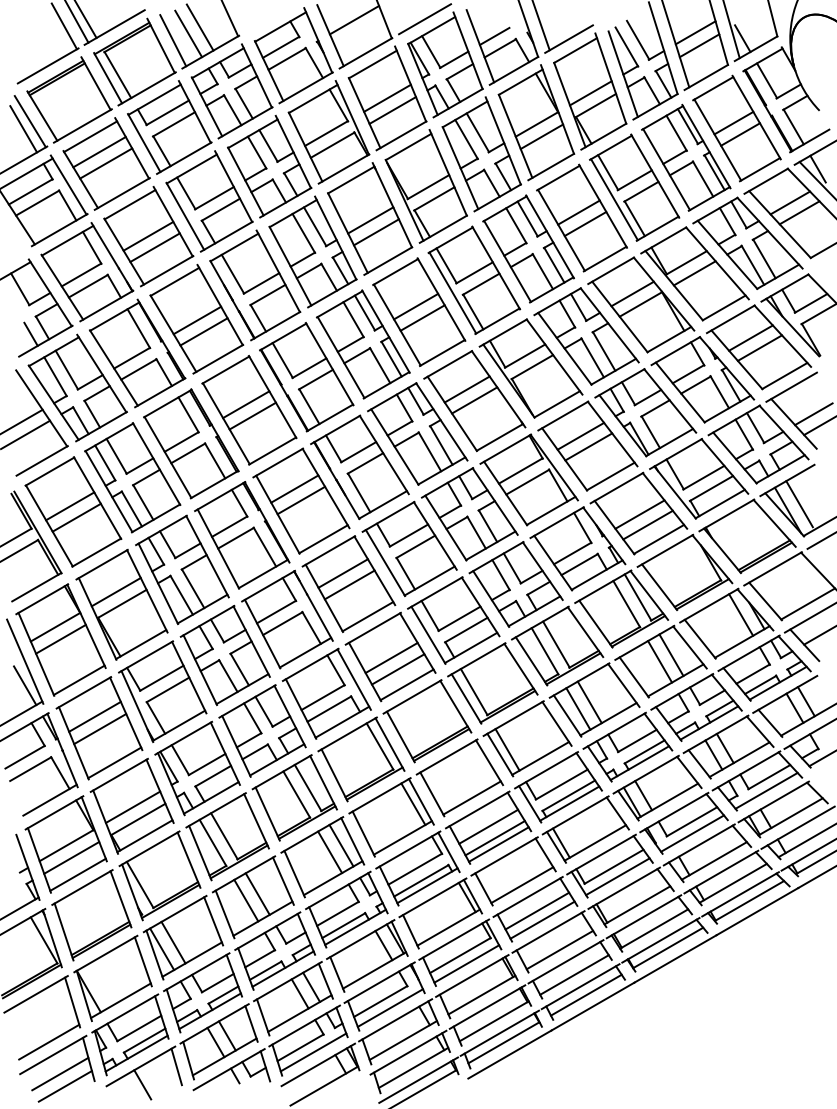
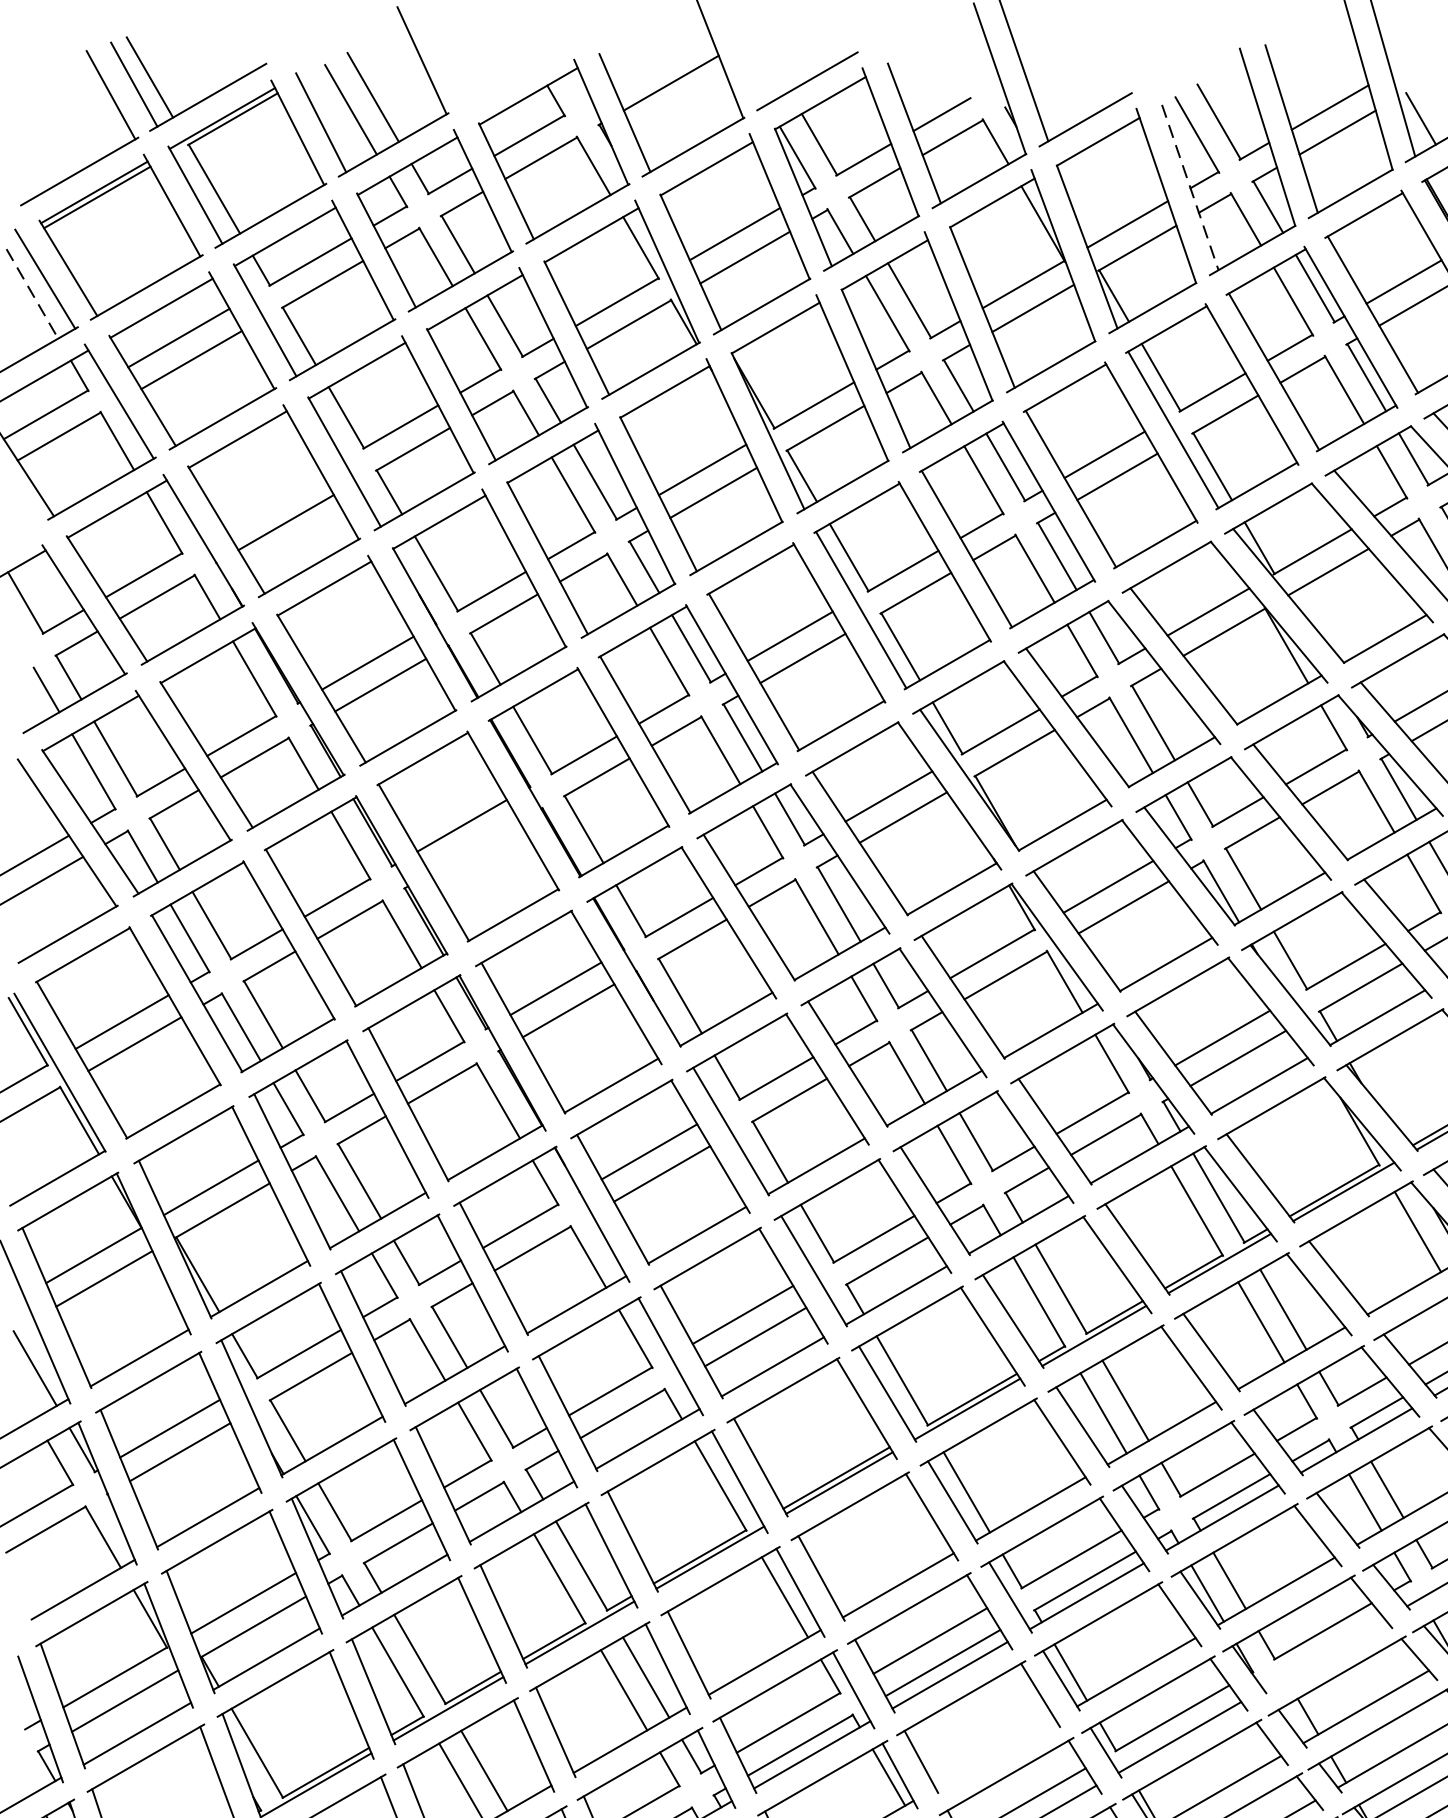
line: (623, 74) -> (1190, 188), solid -> dashed
line: (23, 129) -> (32, 294), solid -> dashed
line: (148, 235) -> (273, 499), removed
line: (252, 415) -> (474, 846), removed
line: (692, 833) -> (1324, 1653), removed
line: (522, 885) -> (995, 1754), removed

